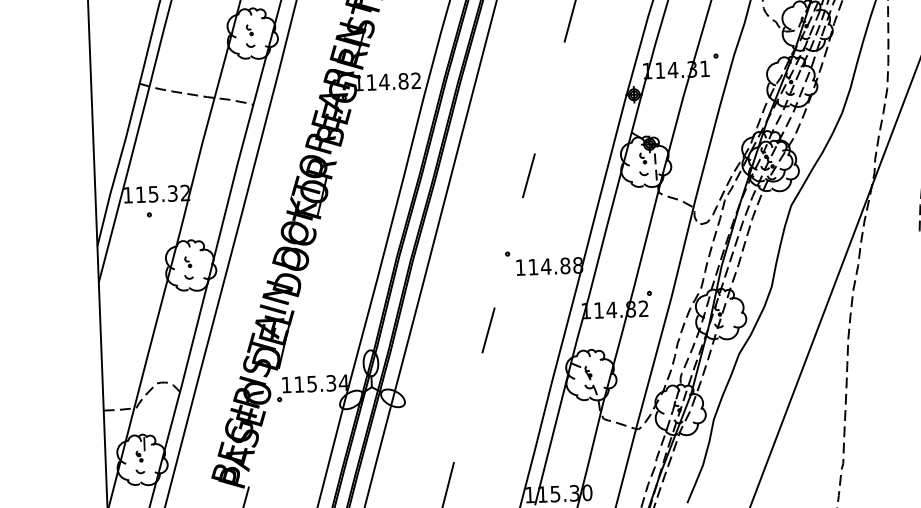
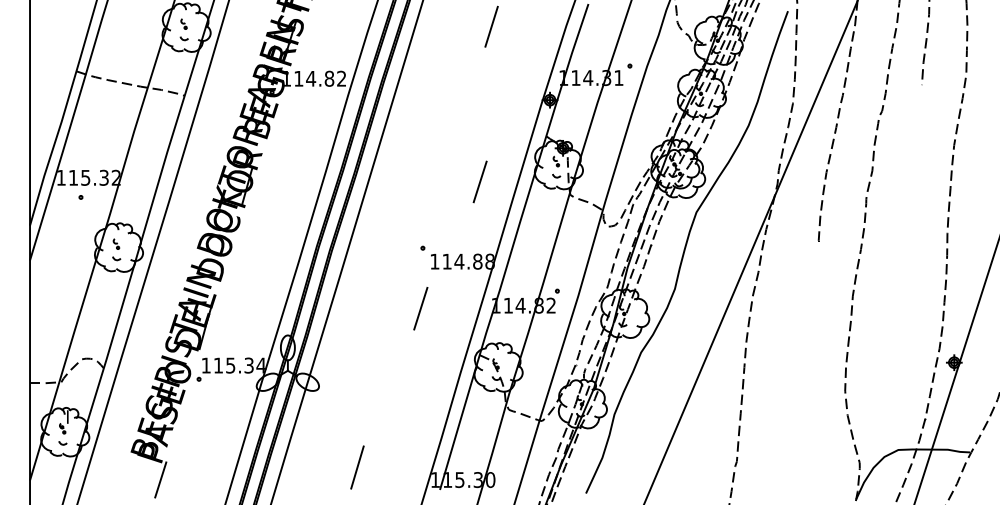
line: (528, 175) -> (479, 181), moved
line: (488, 330) -> (420, 308), moved

